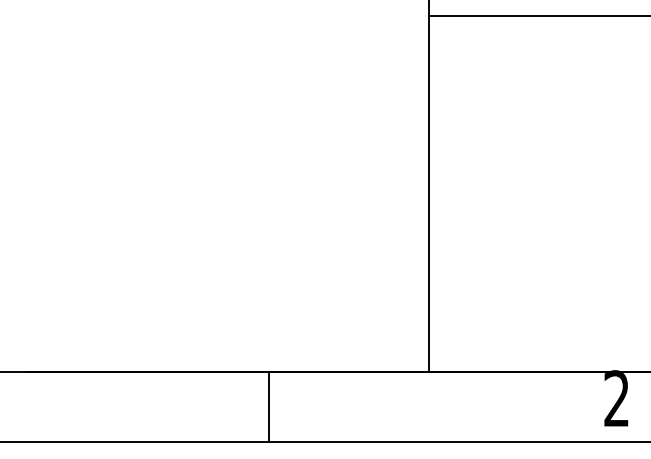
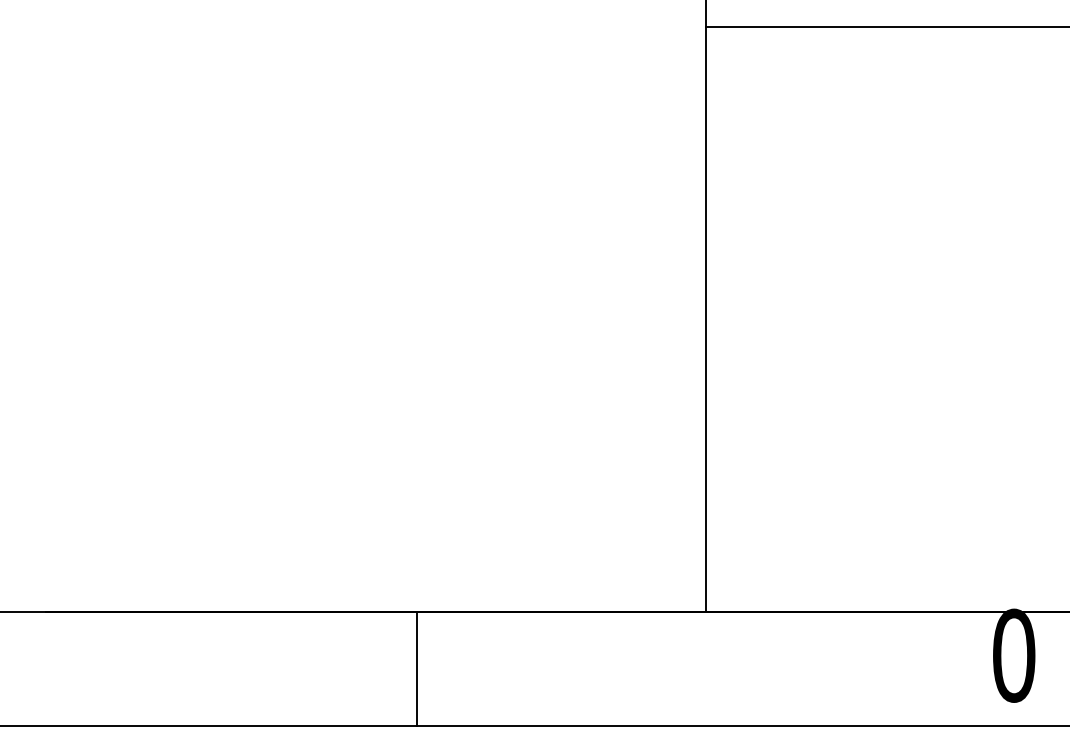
text: (616, 398) -> (1013, 655), 2 -> 0
line: (268, 406) -> (416, 668), moved

